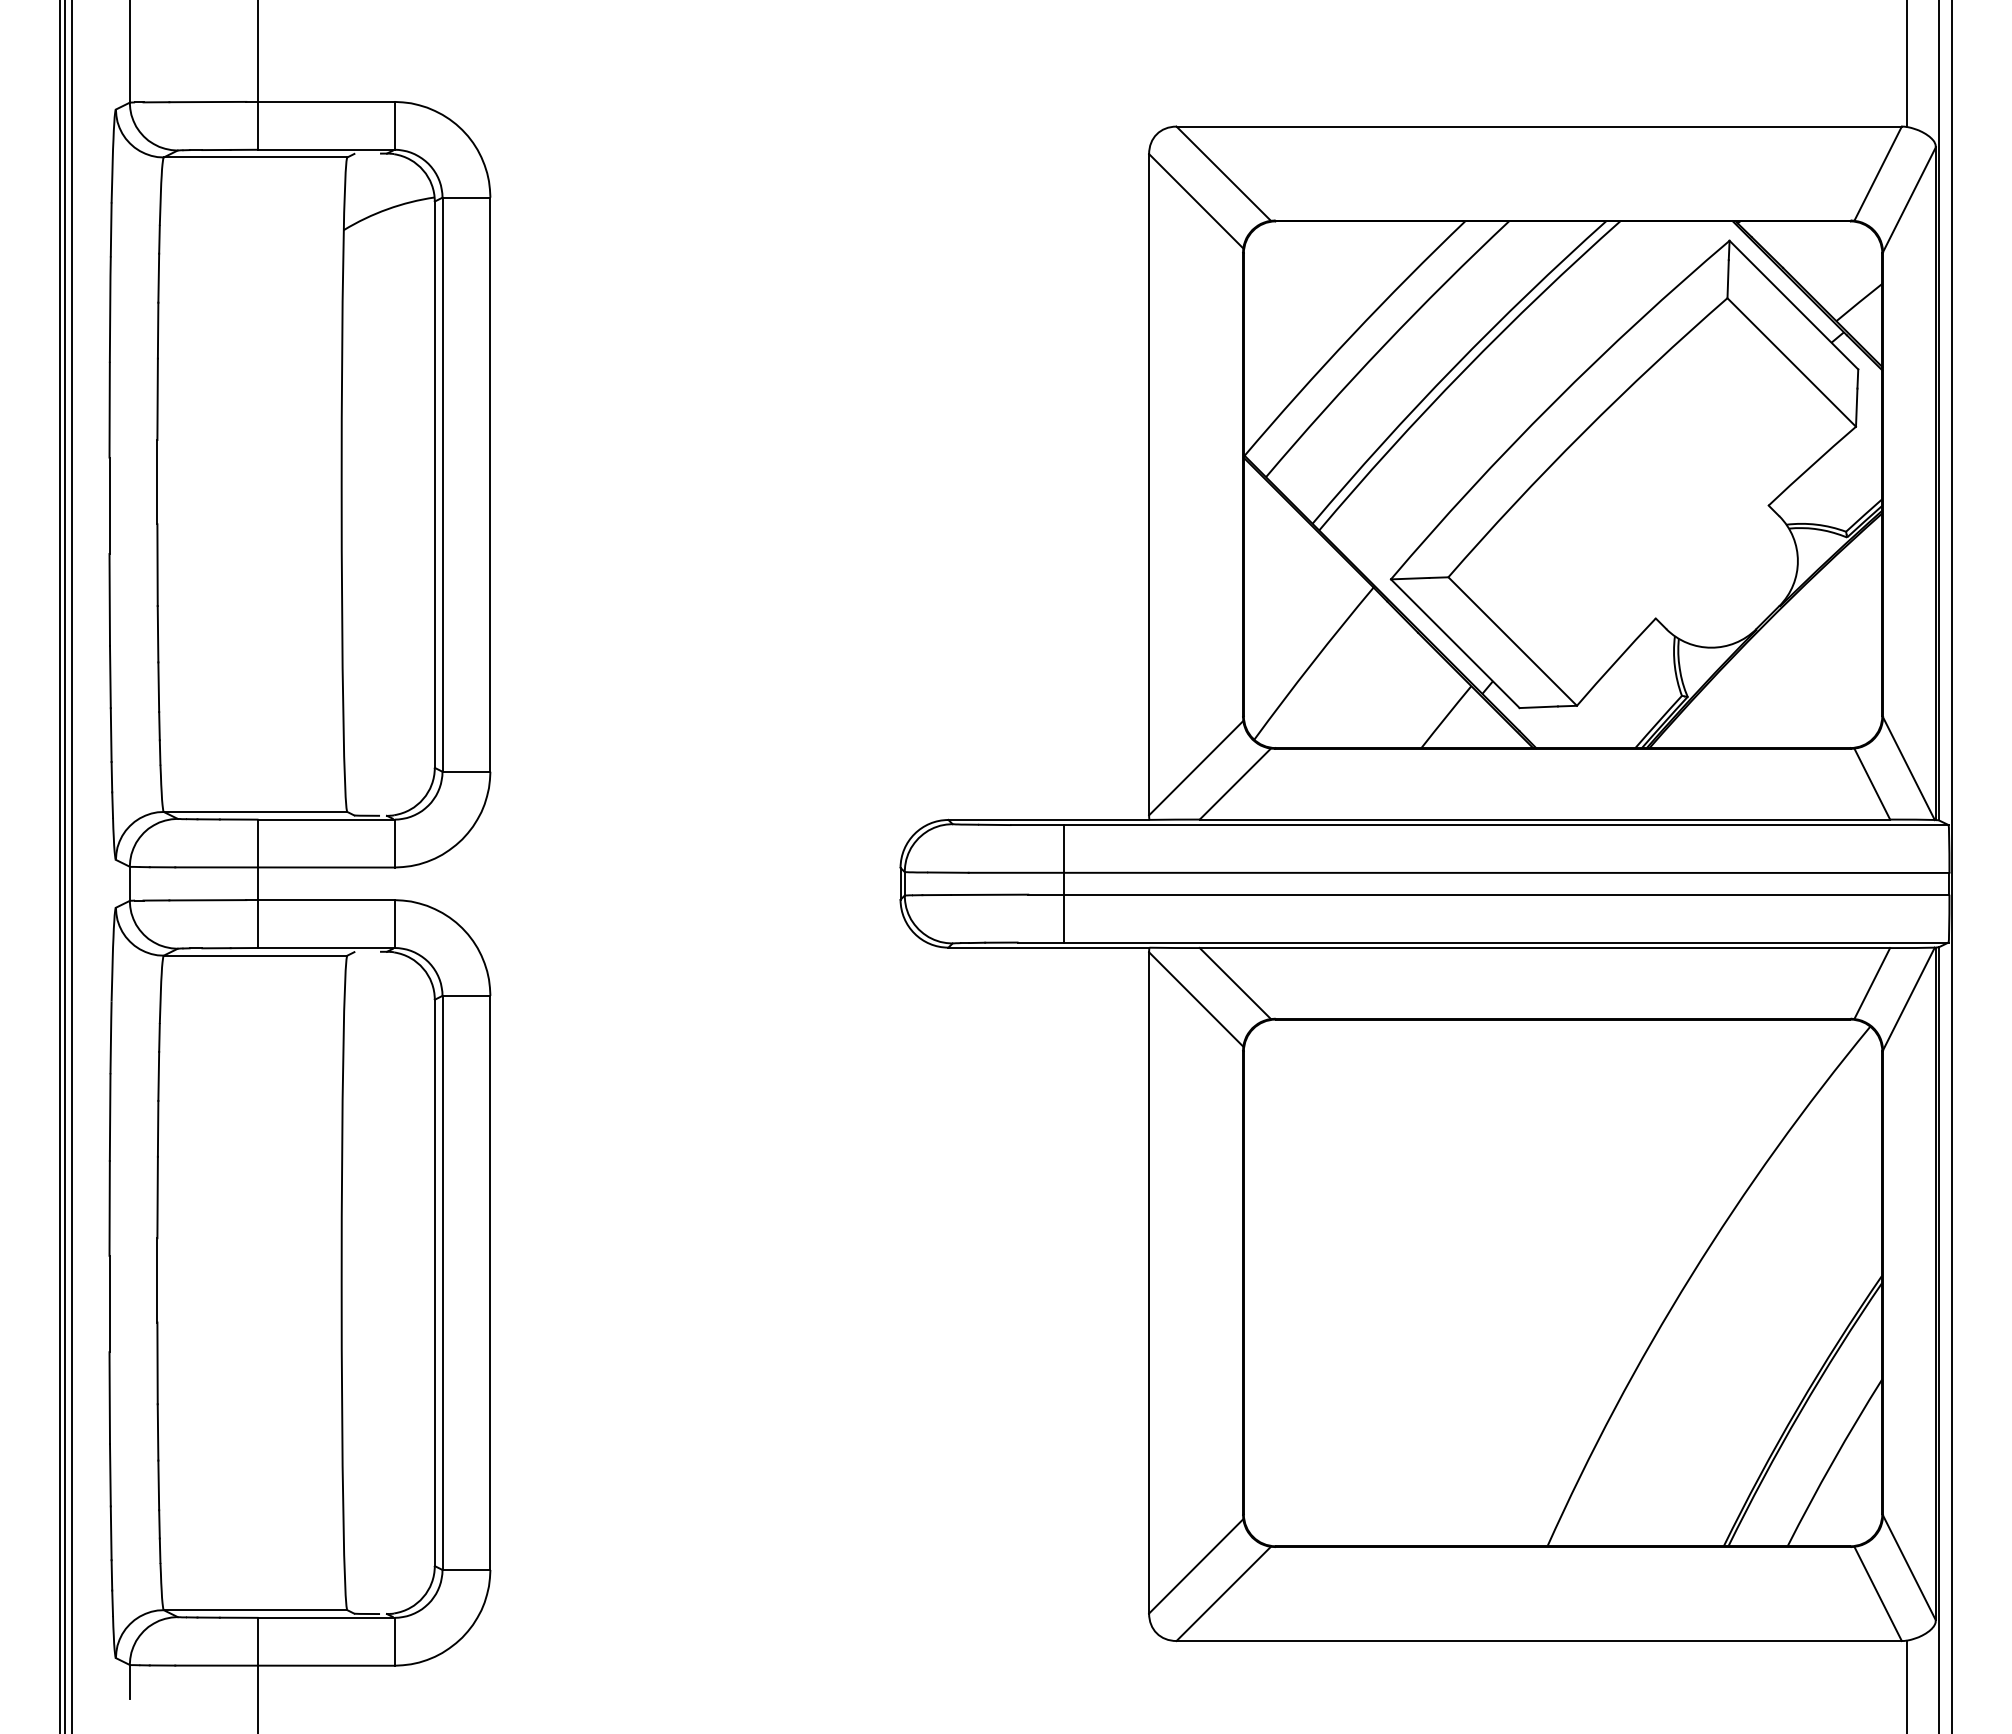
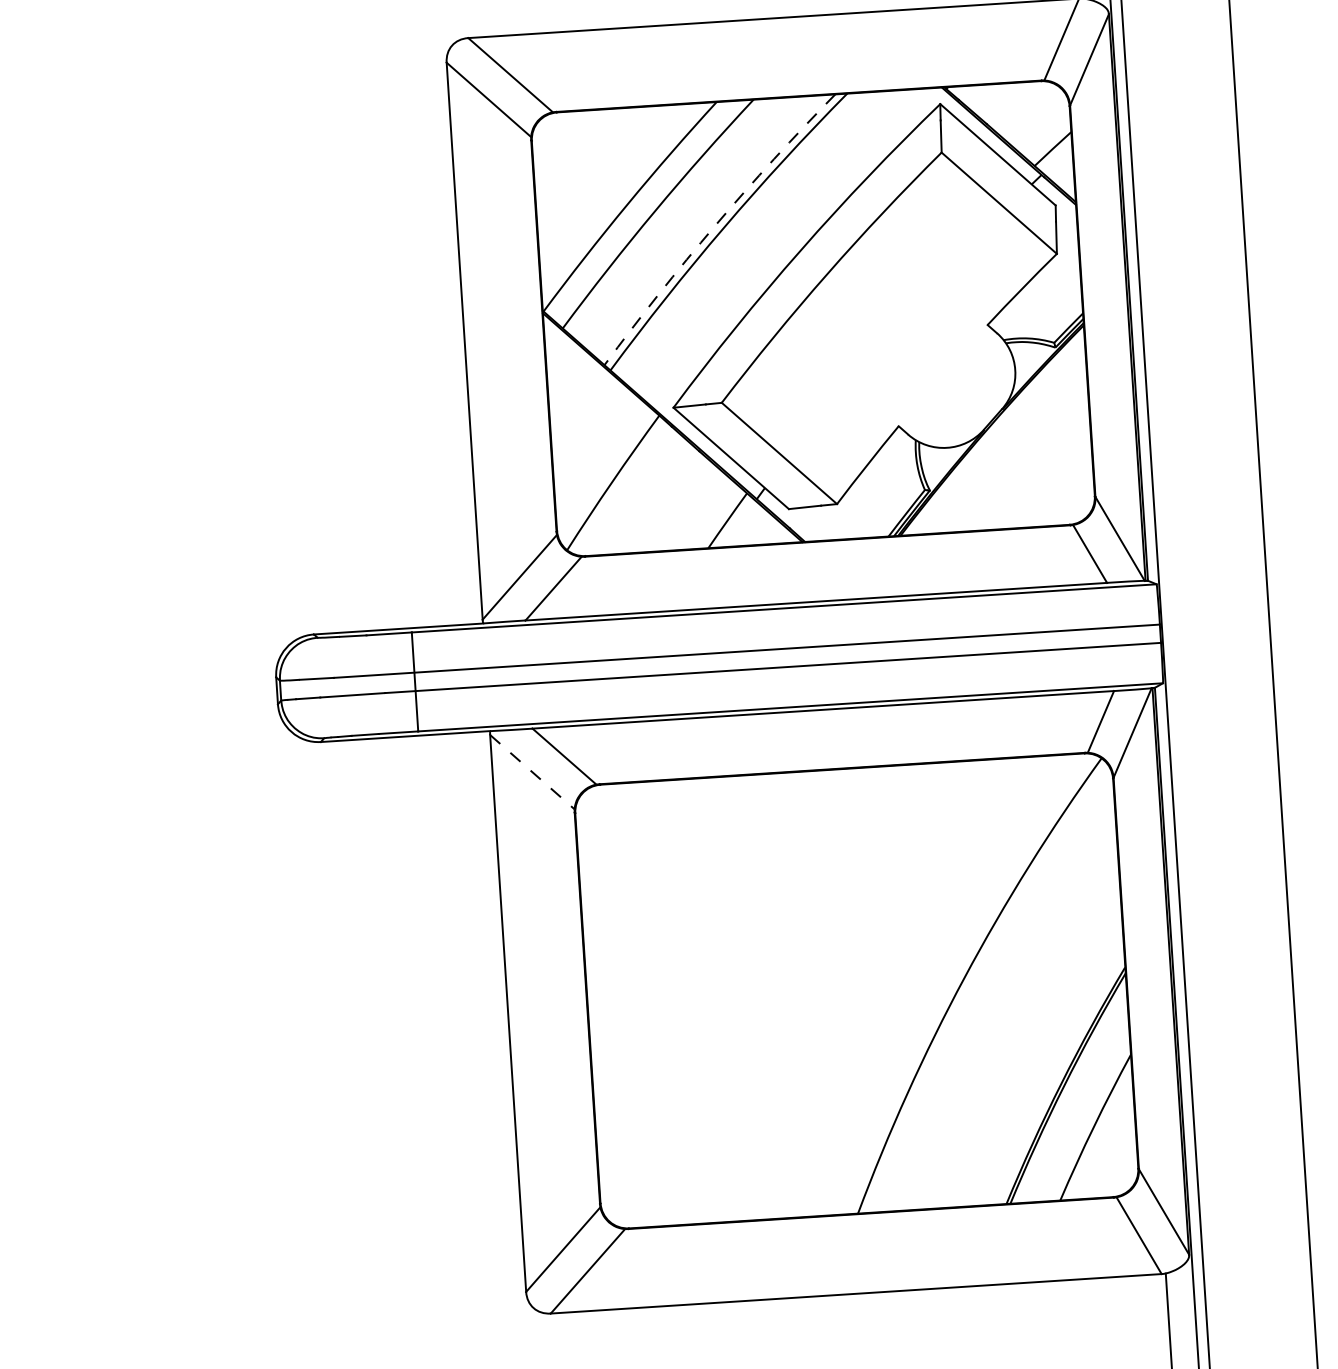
arc: (1454, 367) -> (715, 225), solid -> dashed
line: (1196, 999) -> (532, 772), solid -> dashed

